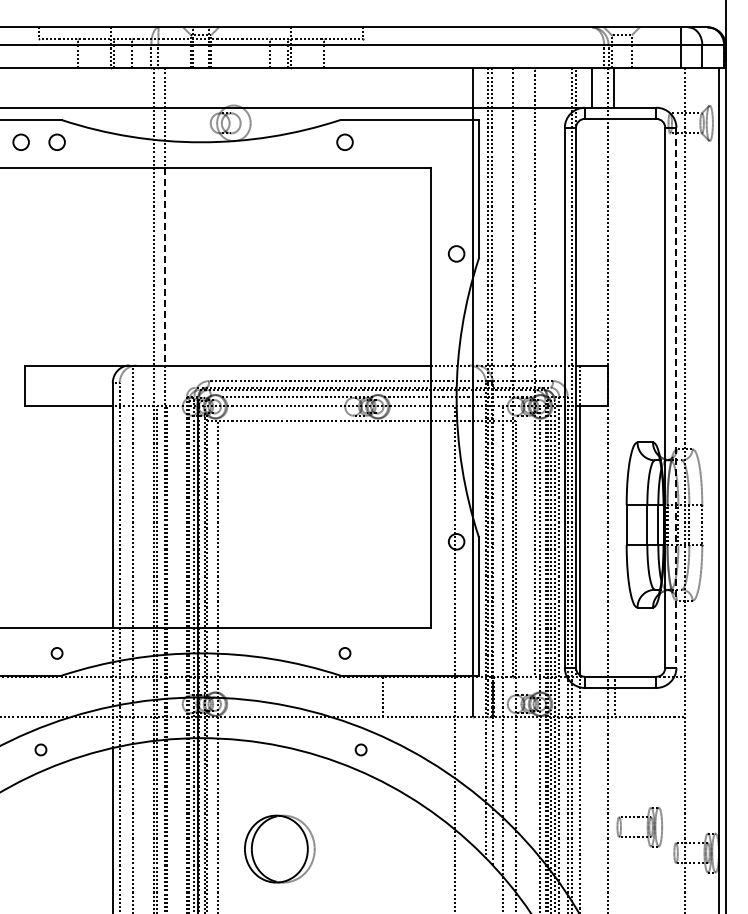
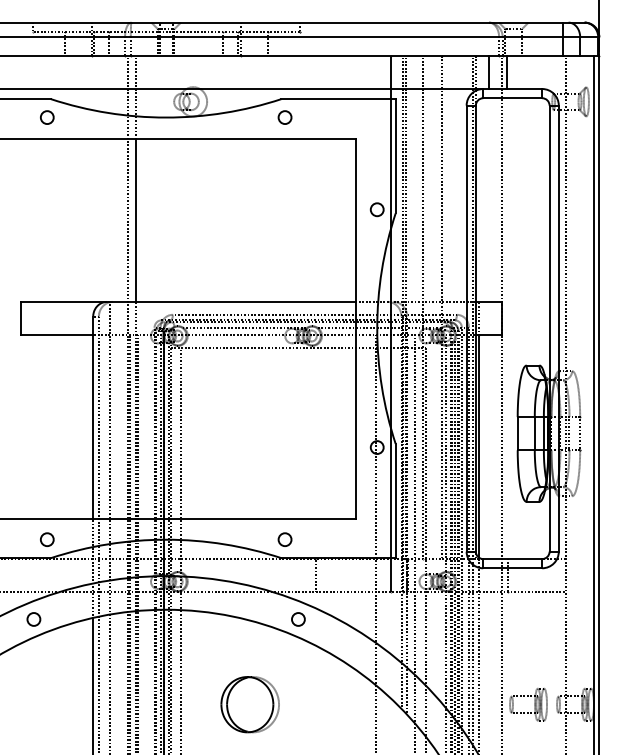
circle: (20, 141) -> (17, 116), removed
line: (164, 266) -> (135, 220), dashed -> solid
line: (676, 398) -> (558, 329), dashed -> solid
circle: (56, 653) -> (46, 539), size x1.43
circle: (344, 653) -> (284, 539), size x1.43
circle: (40, 749) -> (33, 619), size x1.43
circle: (360, 749) -> (297, 619), size x1.43
part: (646, 826) -> (534, 704), moved
part: (279, 848) -> (249, 704), moved

